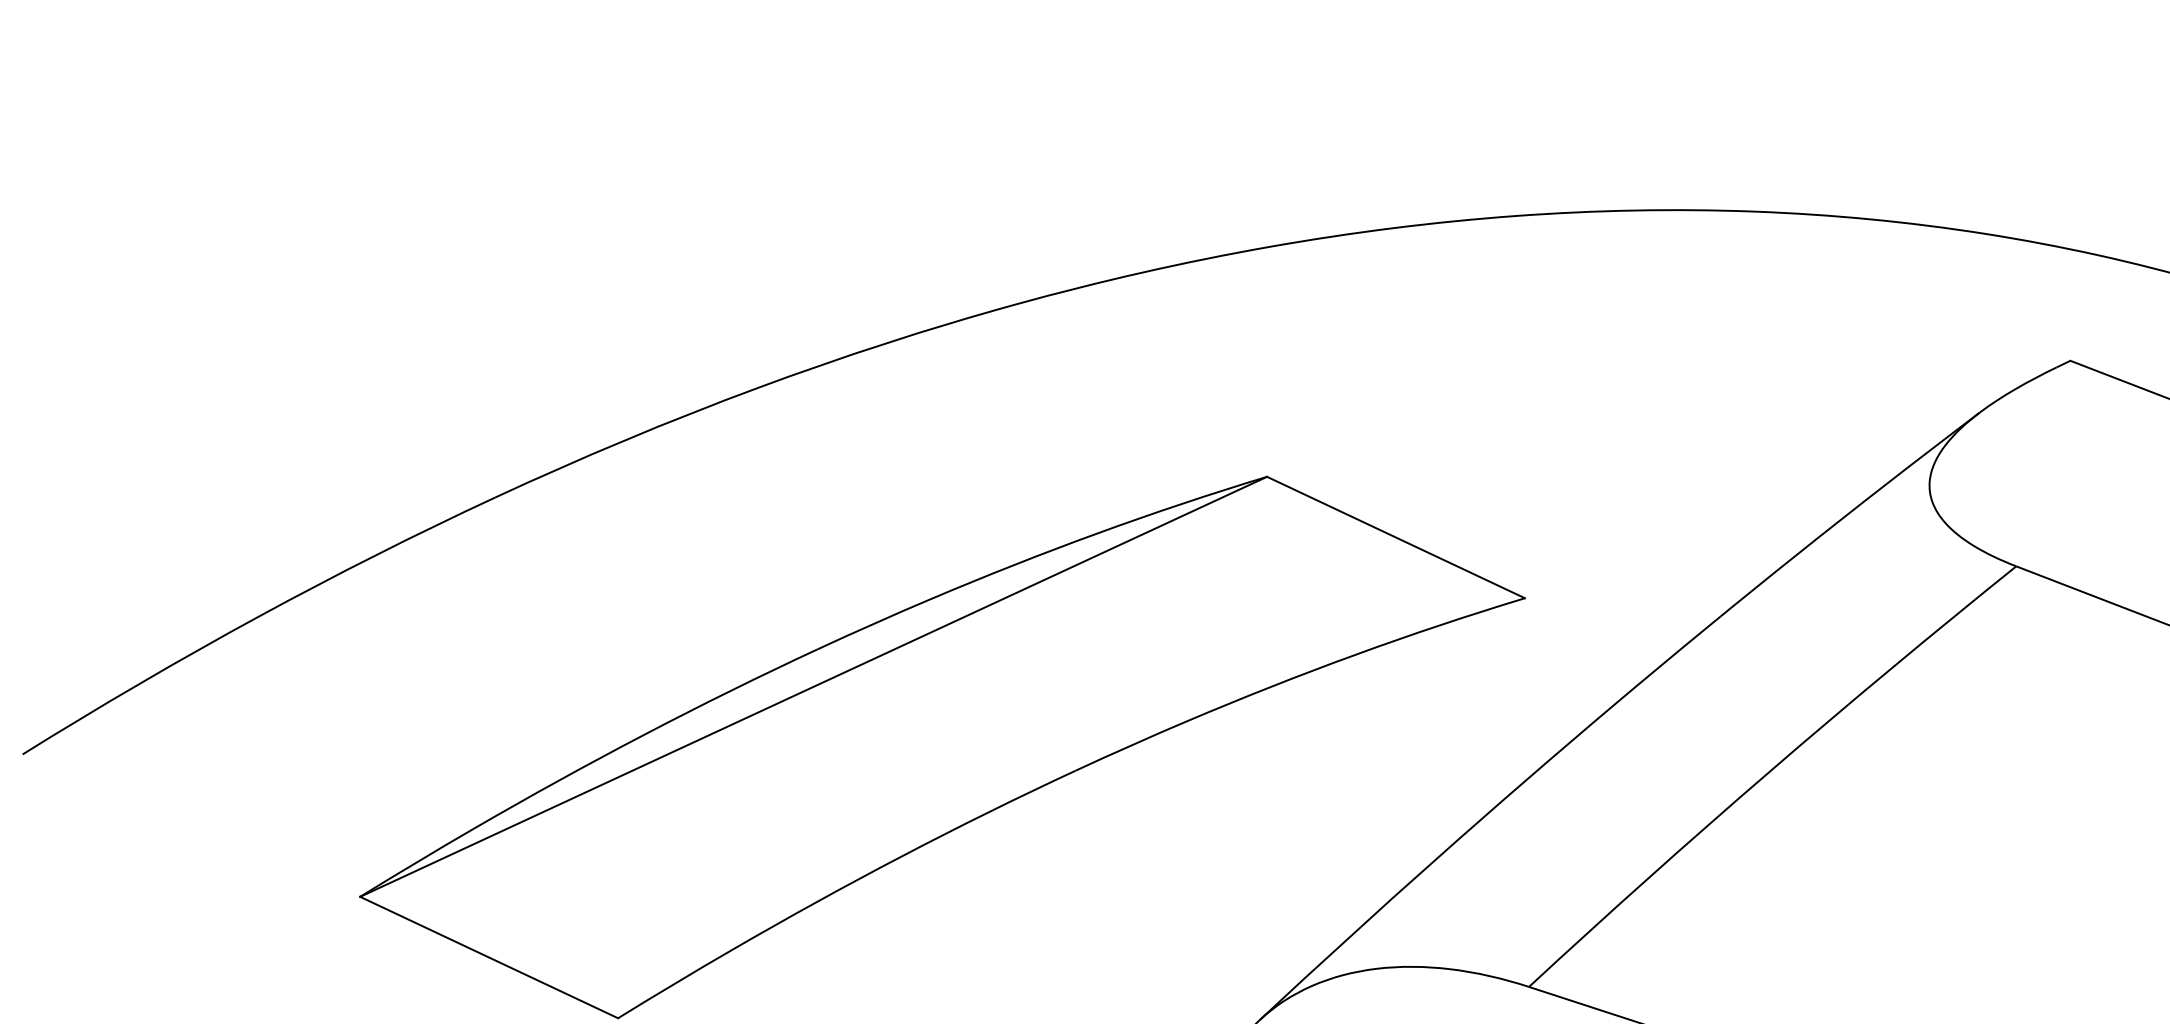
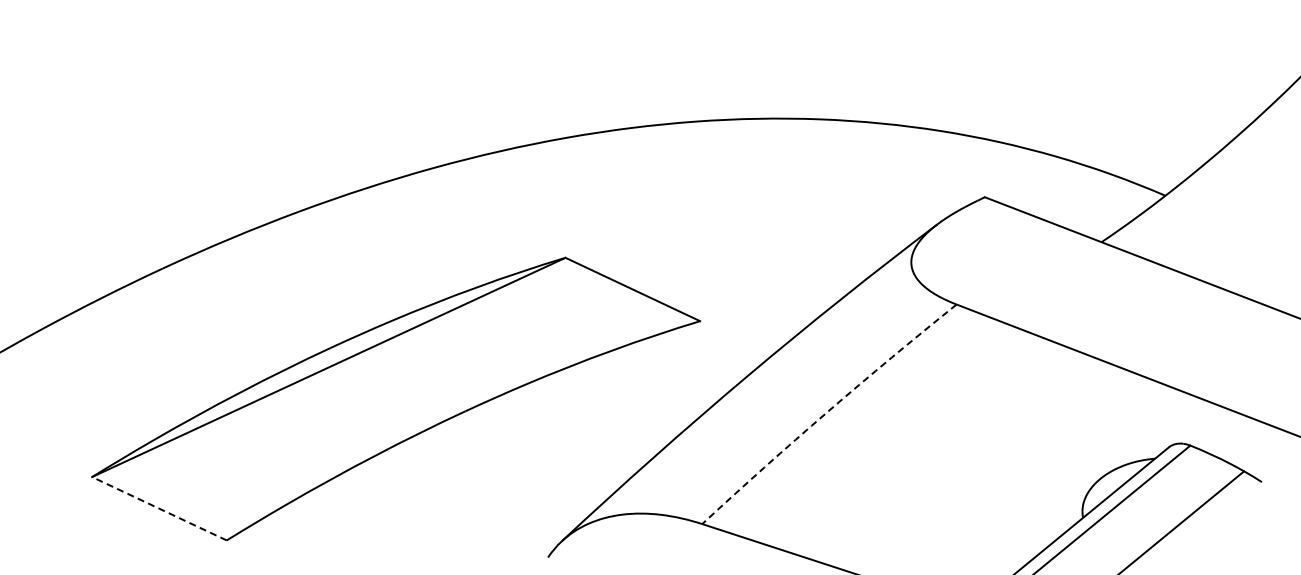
arc: (1768, 773) -> (827, 412), solid -> dashed
line: (489, 957) -> (159, 508), solid -> dashed

